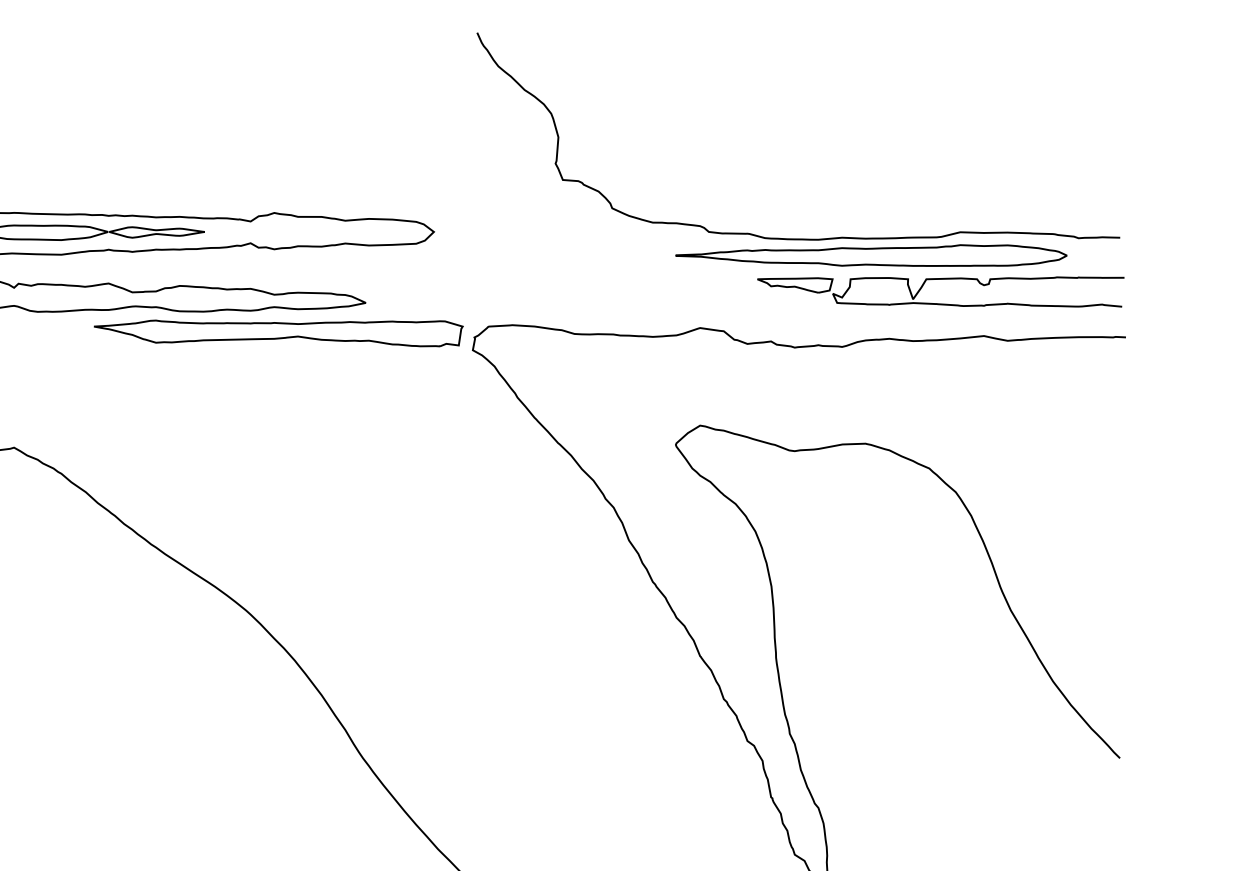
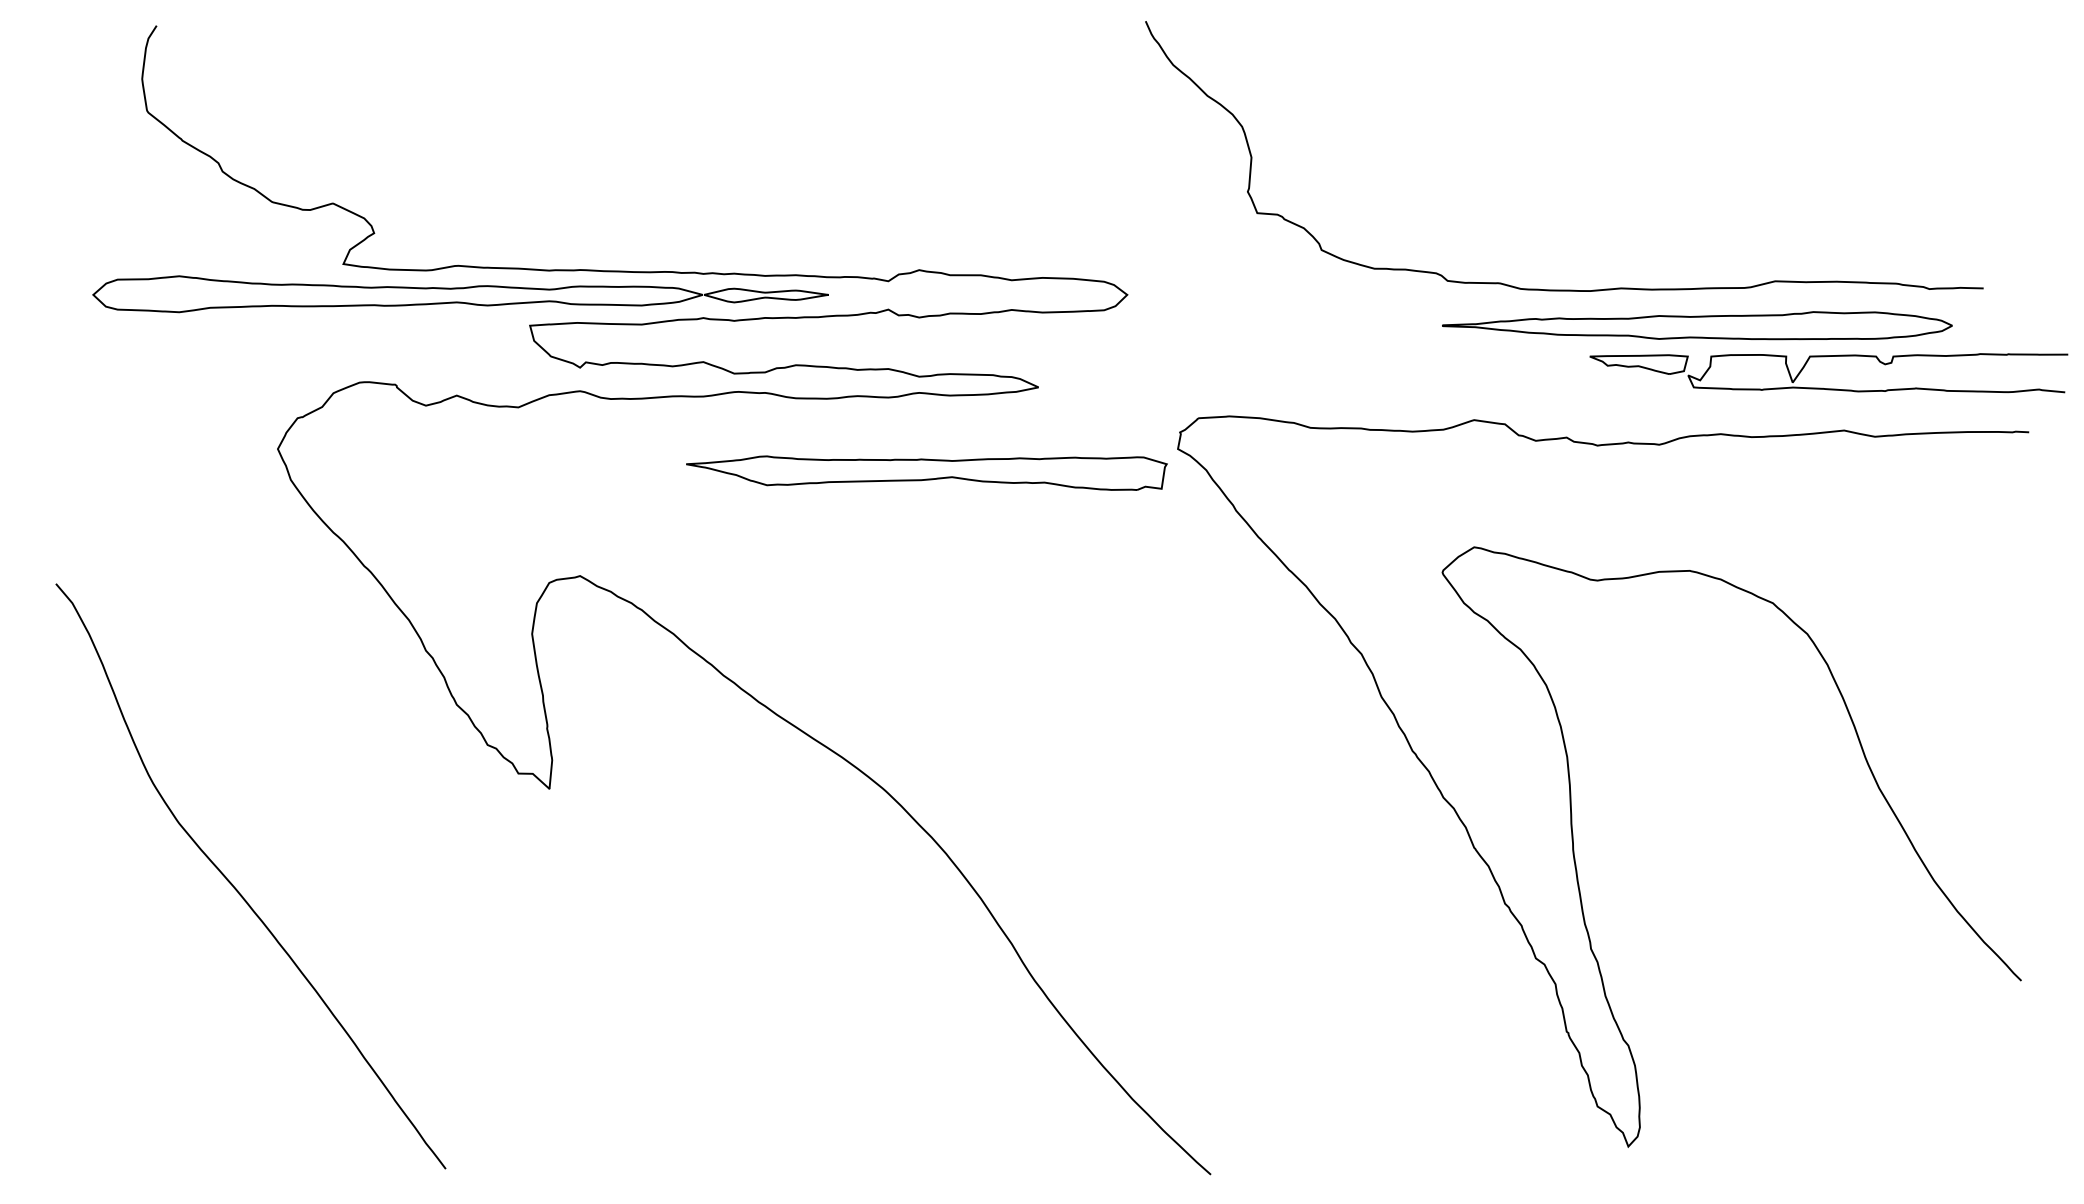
curve: (798, 238) -> (1564, 289), moved
part: (940, 303) -> (1828, 388), moved
part: (278, 332) -> (926, 472), moved

